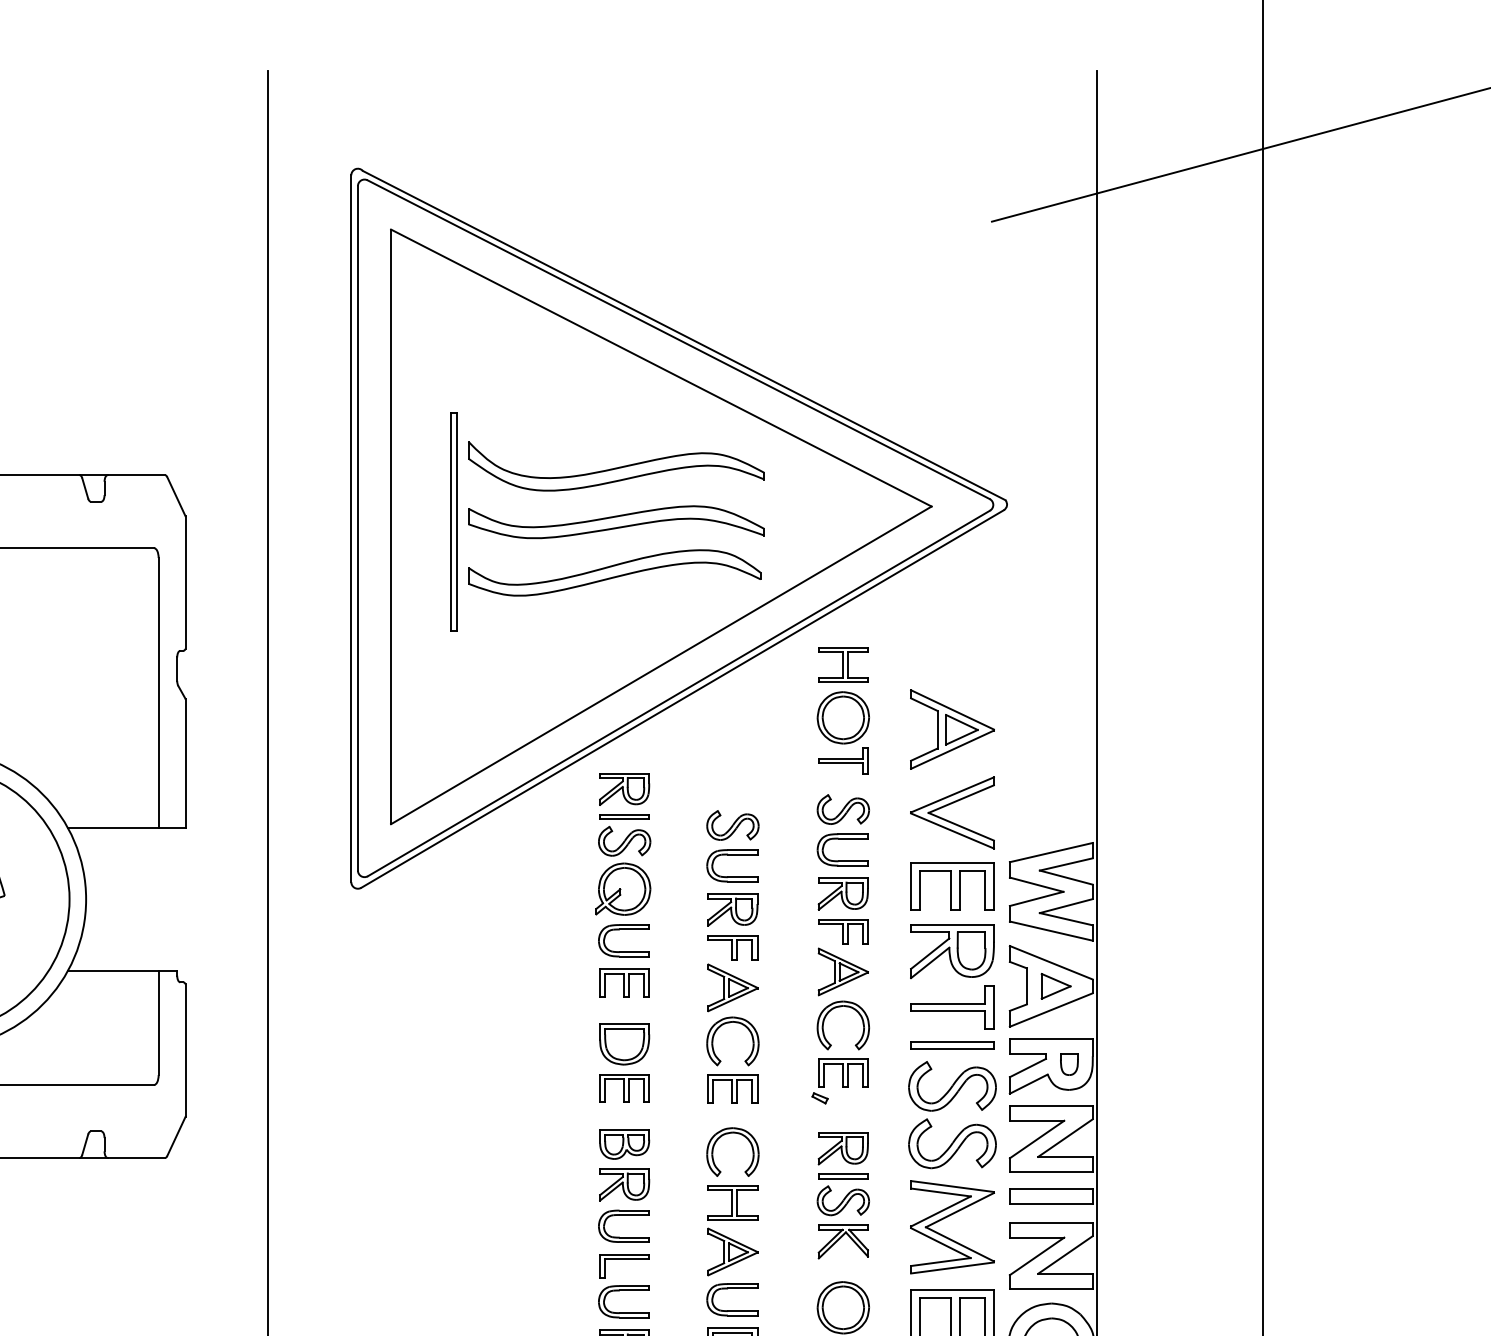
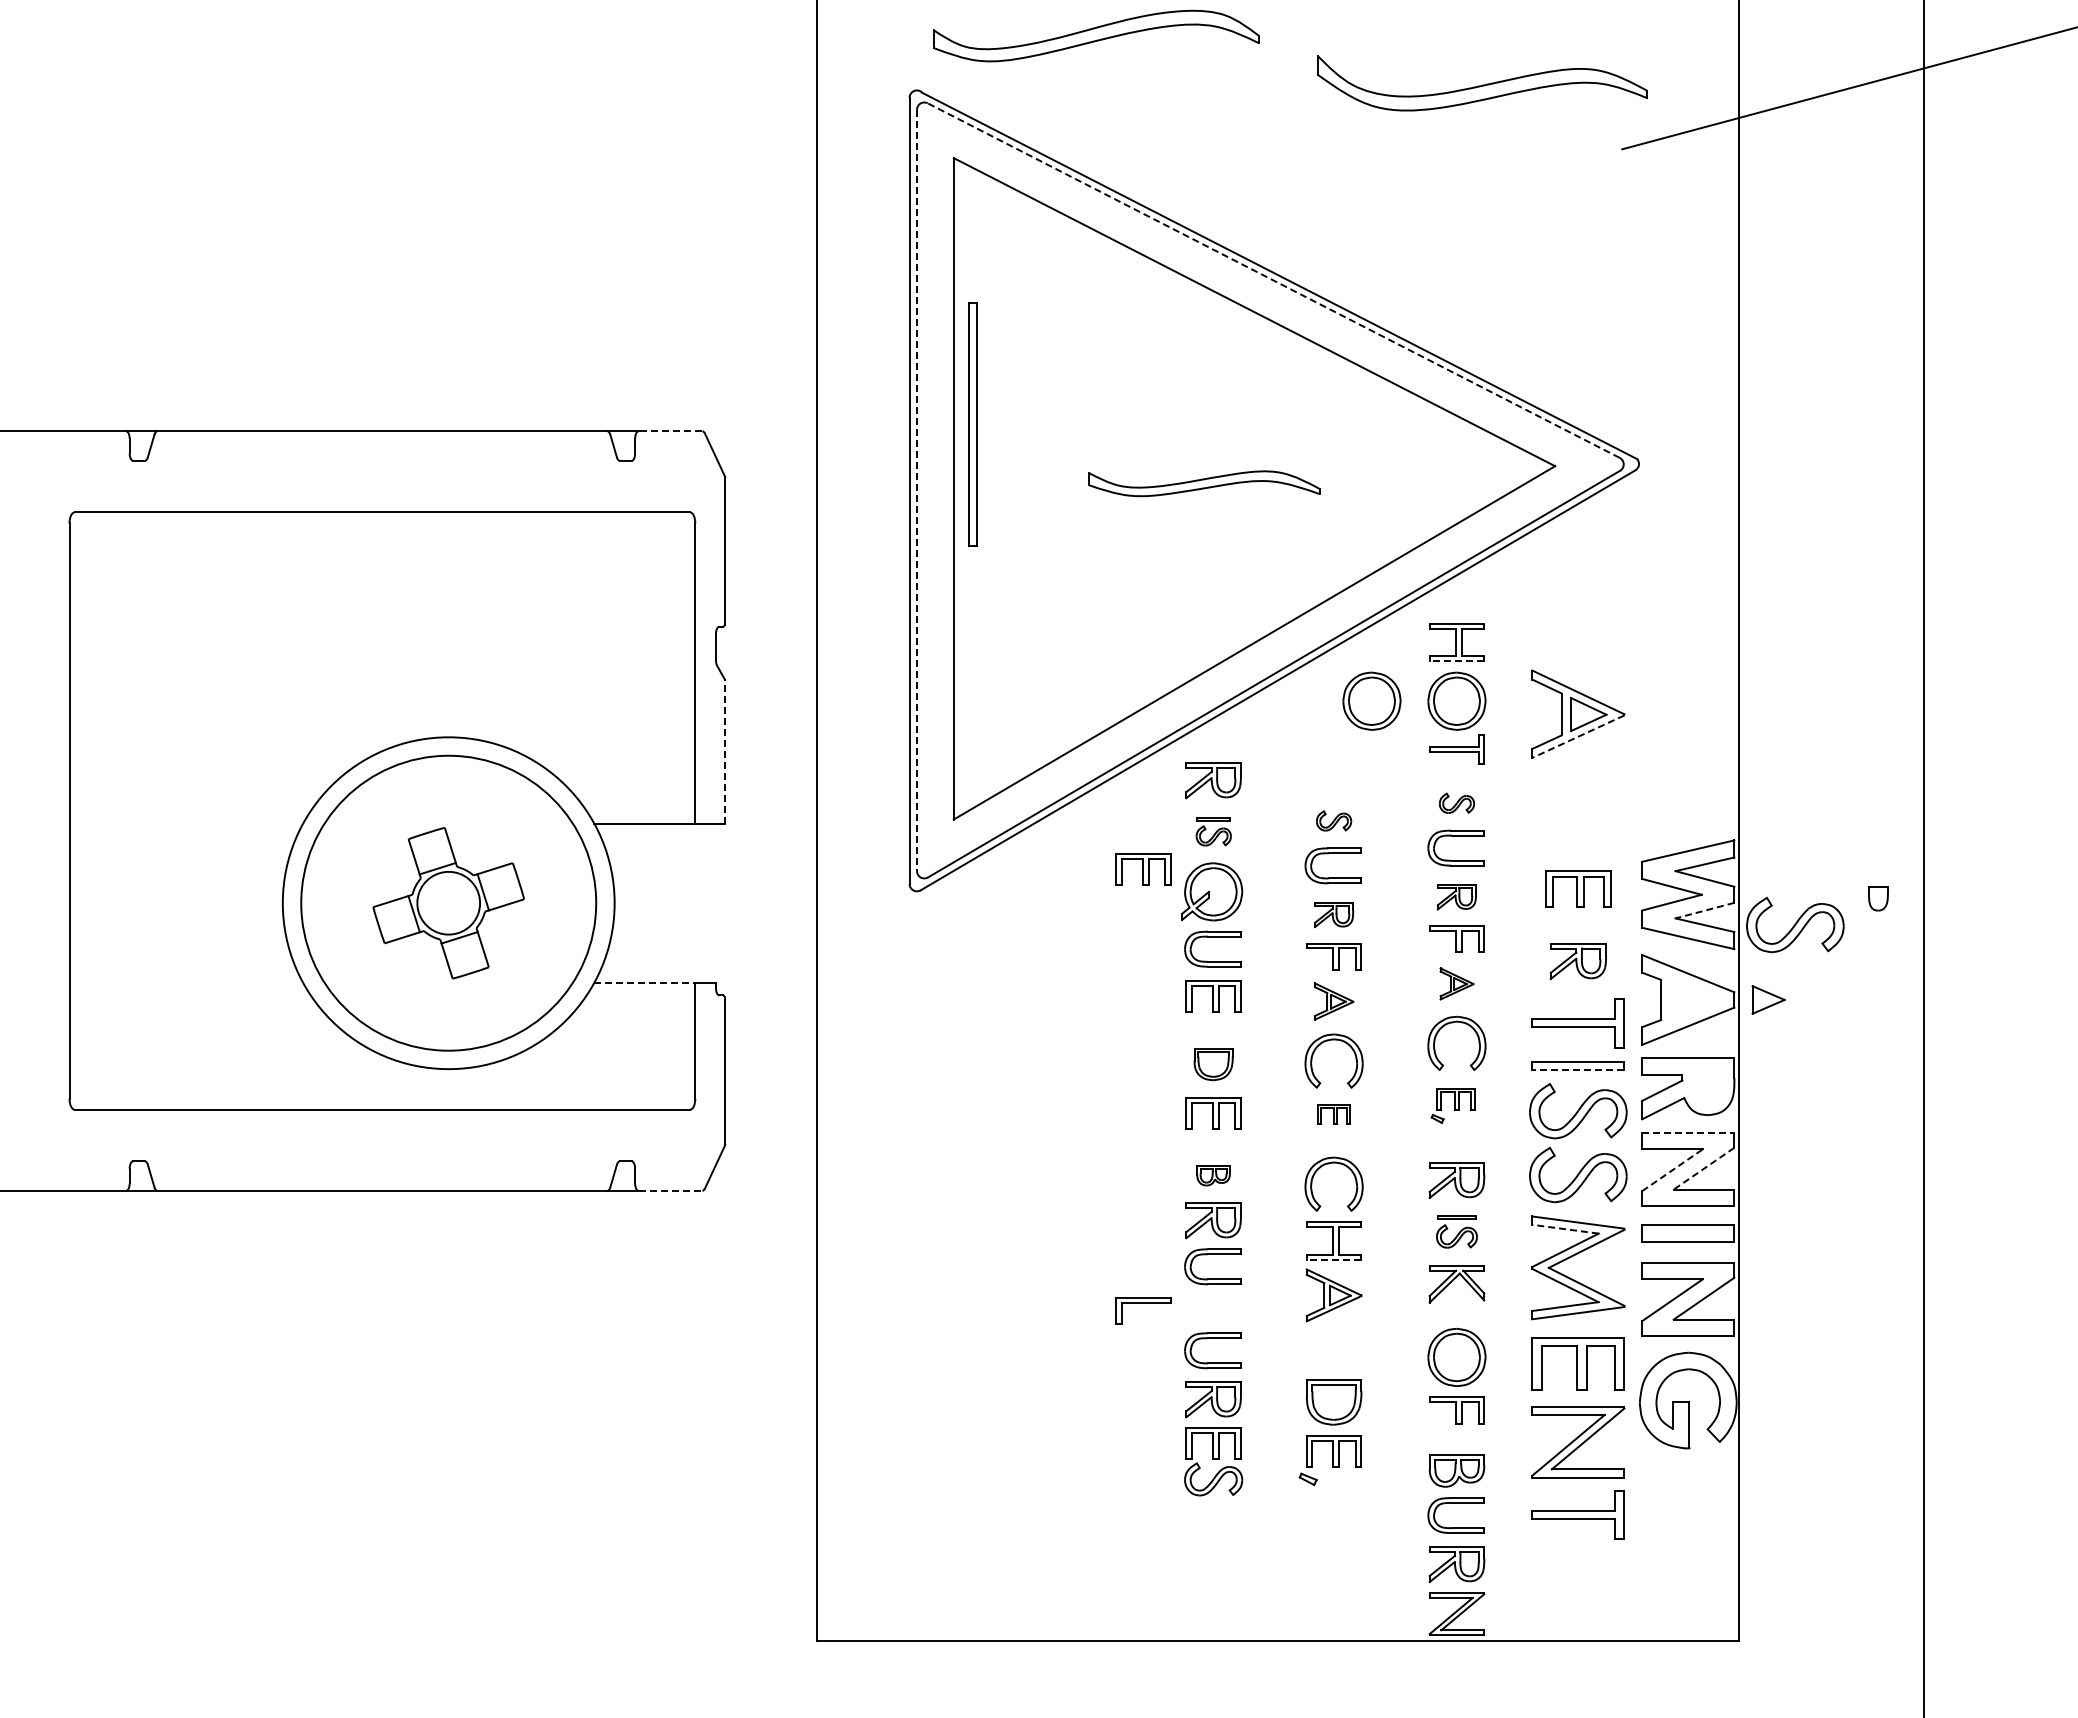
line: (678, 339) -> (1273, 280), solid -> dashed
part: (616, 466) -> (1482, 83), moved
line: (136, 475) -> (670, 431), solid -> dashed
part: (453, 522) -> (972, 424), moved
part: (616, 522) -> (1204, 483), size x0.7
line: (357, 528) -> (916, 490), solid -> dashed
part: (614, 572) -> (1096, 35), moved
line: (842, 682) -> (1456, 661), solid -> dashed
part: (766, 717) -> (1371, 700), added
line: (952, 749) -> (1578, 736), solid -> dashed
line: (185, 763) -> (725, 752), solid -> dashed
part: (949, 805) -> (1574, 798), removed
part: (842, 809) -> (1456, 803), size x0.6
part: (732, 825) -> (1333, 820), size x0.6
part: (624, 834) -> (1213, 831), size x0.6
part: (561, 869) -> (1143, 869), added
part: (951, 886) -> (1577, 888), size x0.7
part: (842, 894) -> (1456, 897), size x0.7
line: (1065, 905) -> (1704, 910), solid -> dashed
part: (732, 909) -> (1333, 914), size x0.7
part: (1147, 918) -> (1795, 924), added
part: (952, 951) -> (1578, 961), size x0.6
line: (113, 970) -> (645, 982), solid -> dashed
part: (842, 971) -> (1456, 983), size x0.6
part: (1056, 985) -> (1768, 999), moved
part: (732, 987) -> (1333, 1001), size x0.7
part: (624, 1044) -> (1213, 1064), size x0.7
line: (951, 1048) -> (1577, 1069), solid -> dashed
part: (1069, 1064) -> (1878, 898), moved
part: (839, 1081) -> (1452, 1105), size x0.7
part: (732, 1089) -> (1333, 1114), size x0.6
line: (1051, 1105) -> (1688, 1132), solid -> dashed
line: (1065, 1137) -> (1704, 1168), solid -> dashed
line: (1037, 1139) -> (1672, 1170), solid -> dashed
part: (624, 1144) -> (1213, 1175), size x0.6
line: (136, 1157) -> (670, 1190), solid -> dashed
line: (940, 1192) -> (1565, 1229), solid -> dashed
part: (842, 1194) -> (1456, 1231), size x0.7
line: (732, 1219) -> (1333, 1259), solid -> dashed
part: (624, 1259) -> (1143, 1303), moved
part: (731, 1288) -> (1332, 1336), removed

